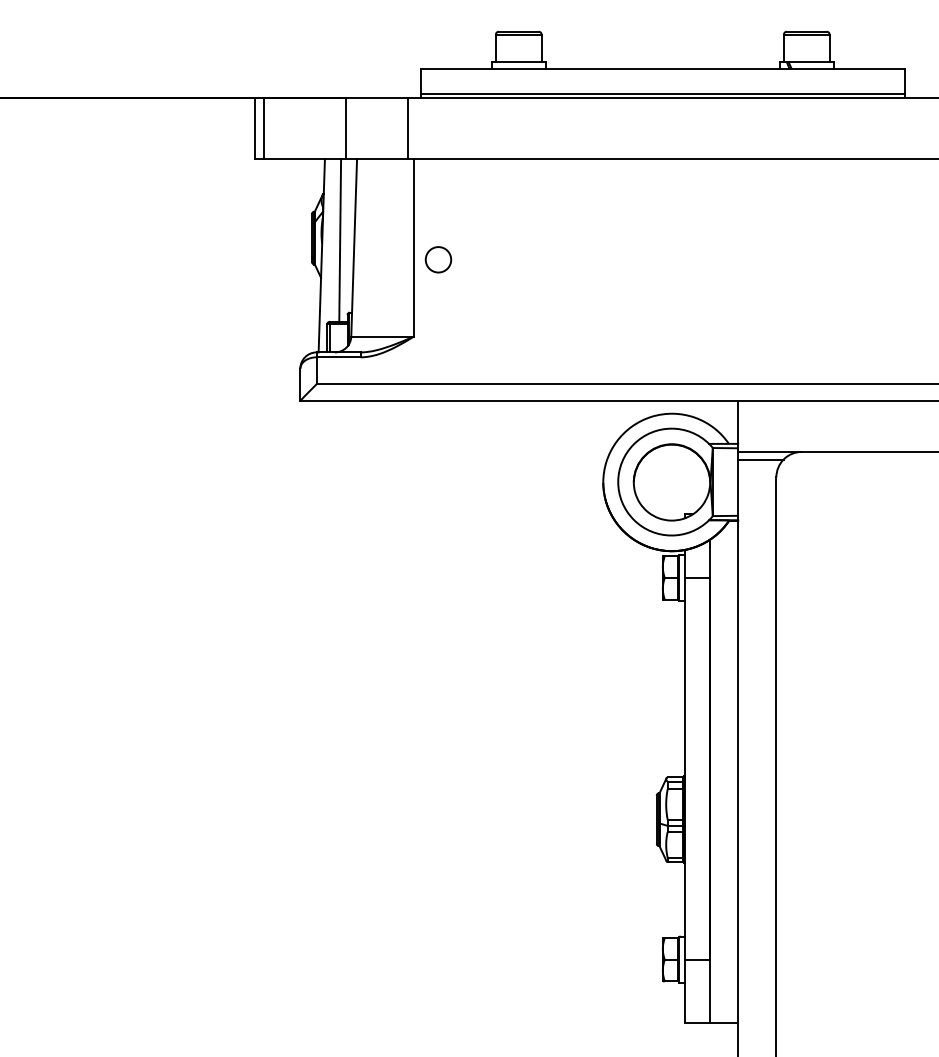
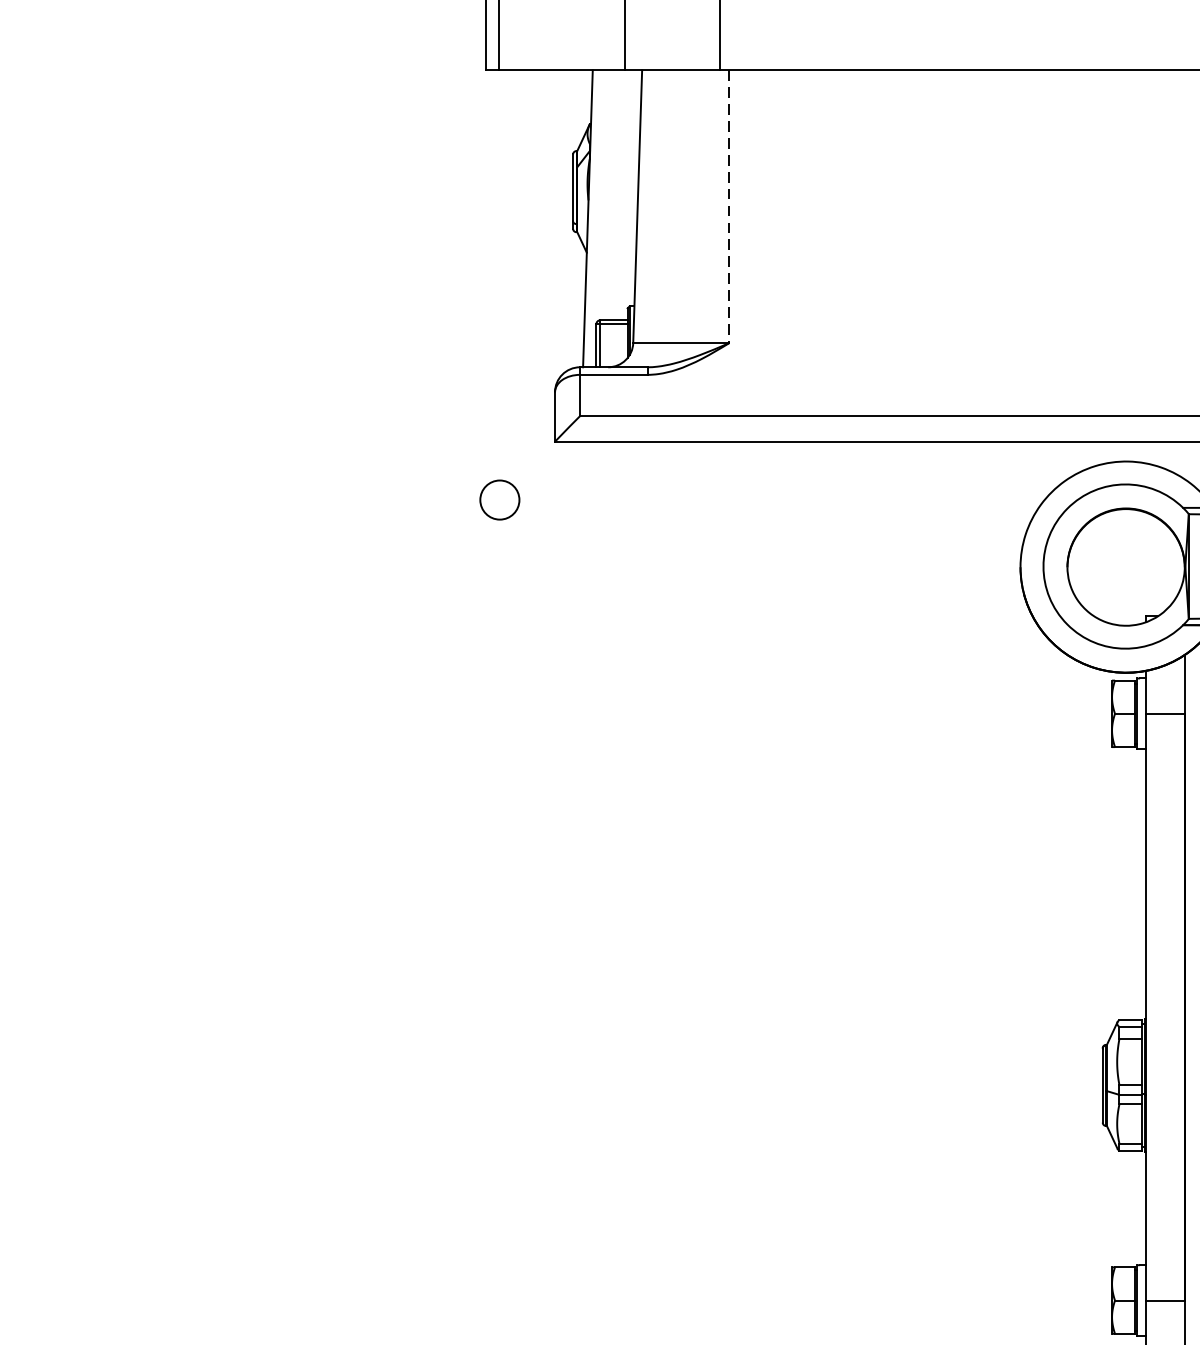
line: (340, 240) -> (616, 195), removed
line: (413, 247) -> (728, 206), solid -> dashed
circle: (438, 259) -> (499, 499), moved

